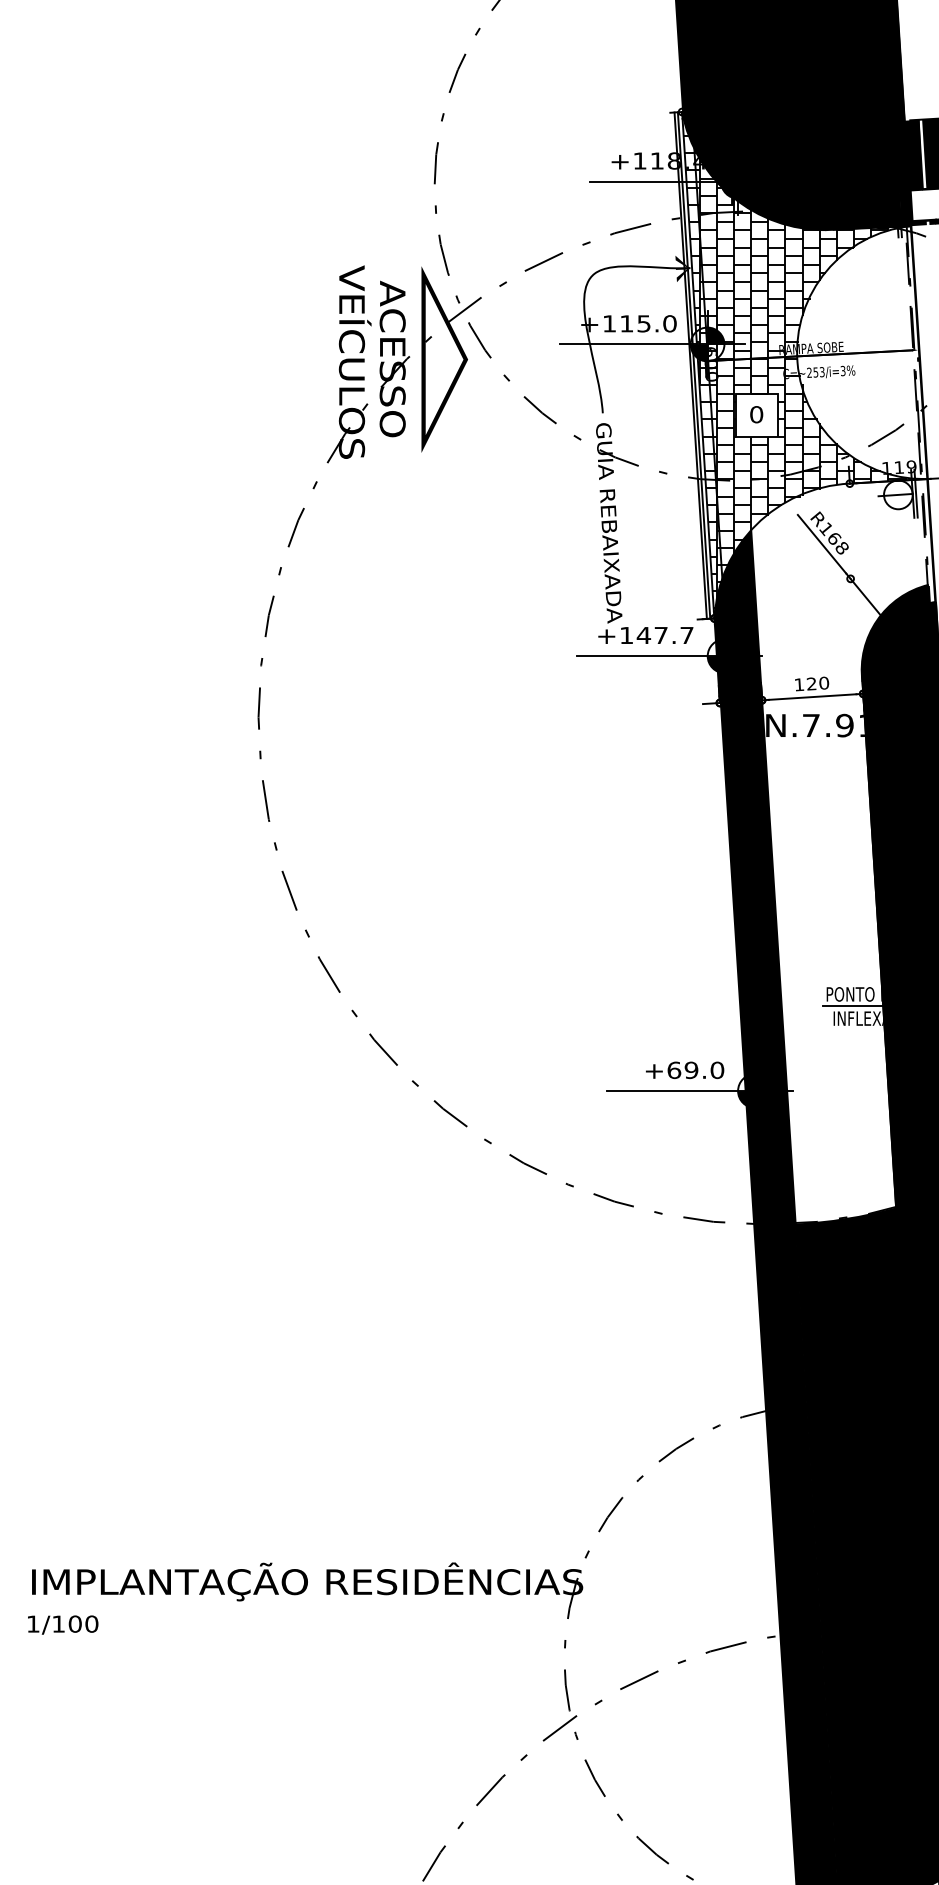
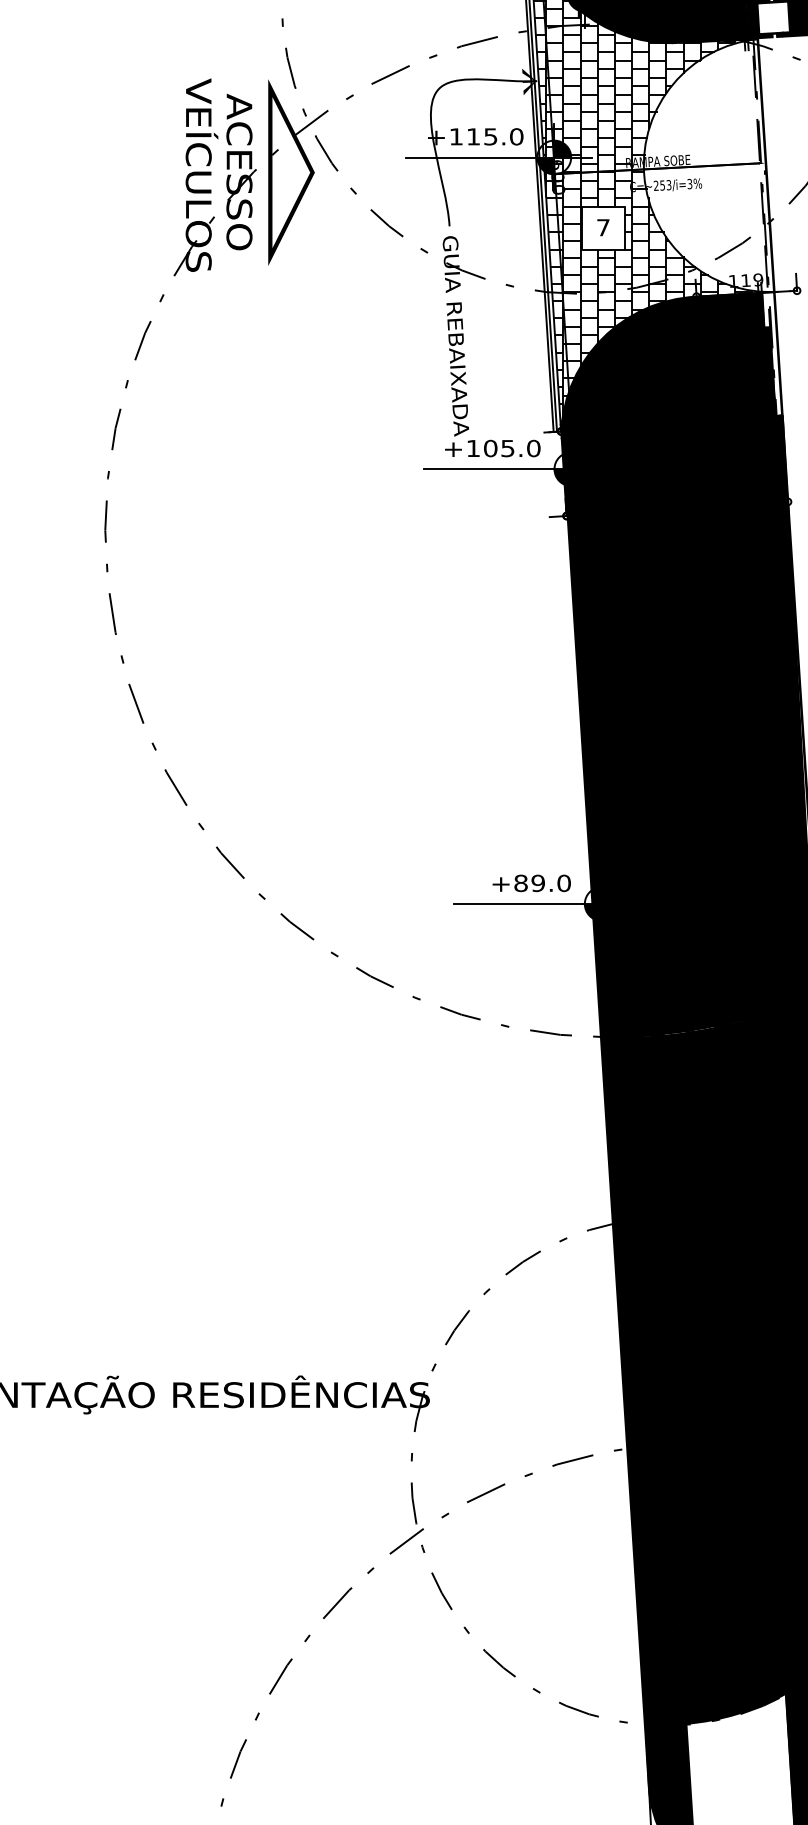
text: (756, 414) -> (603, 227), 0 -> 7
text: (664, 635) -> (511, 448), +147.7 -> +105.0
fill: (839, 851) -> (686, 664), added
text: (674, 1069) -> (521, 882), +69.0 -> +89.0

